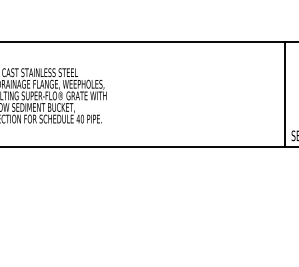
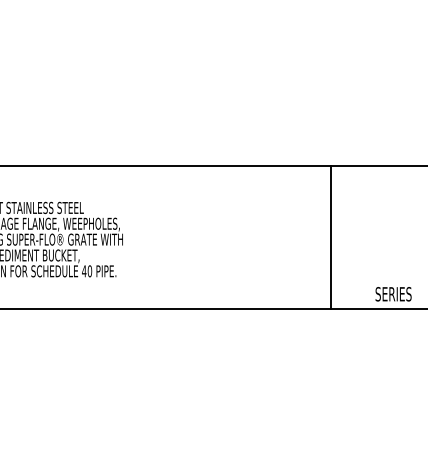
line: (285, 94) -> (331, 237), moved

